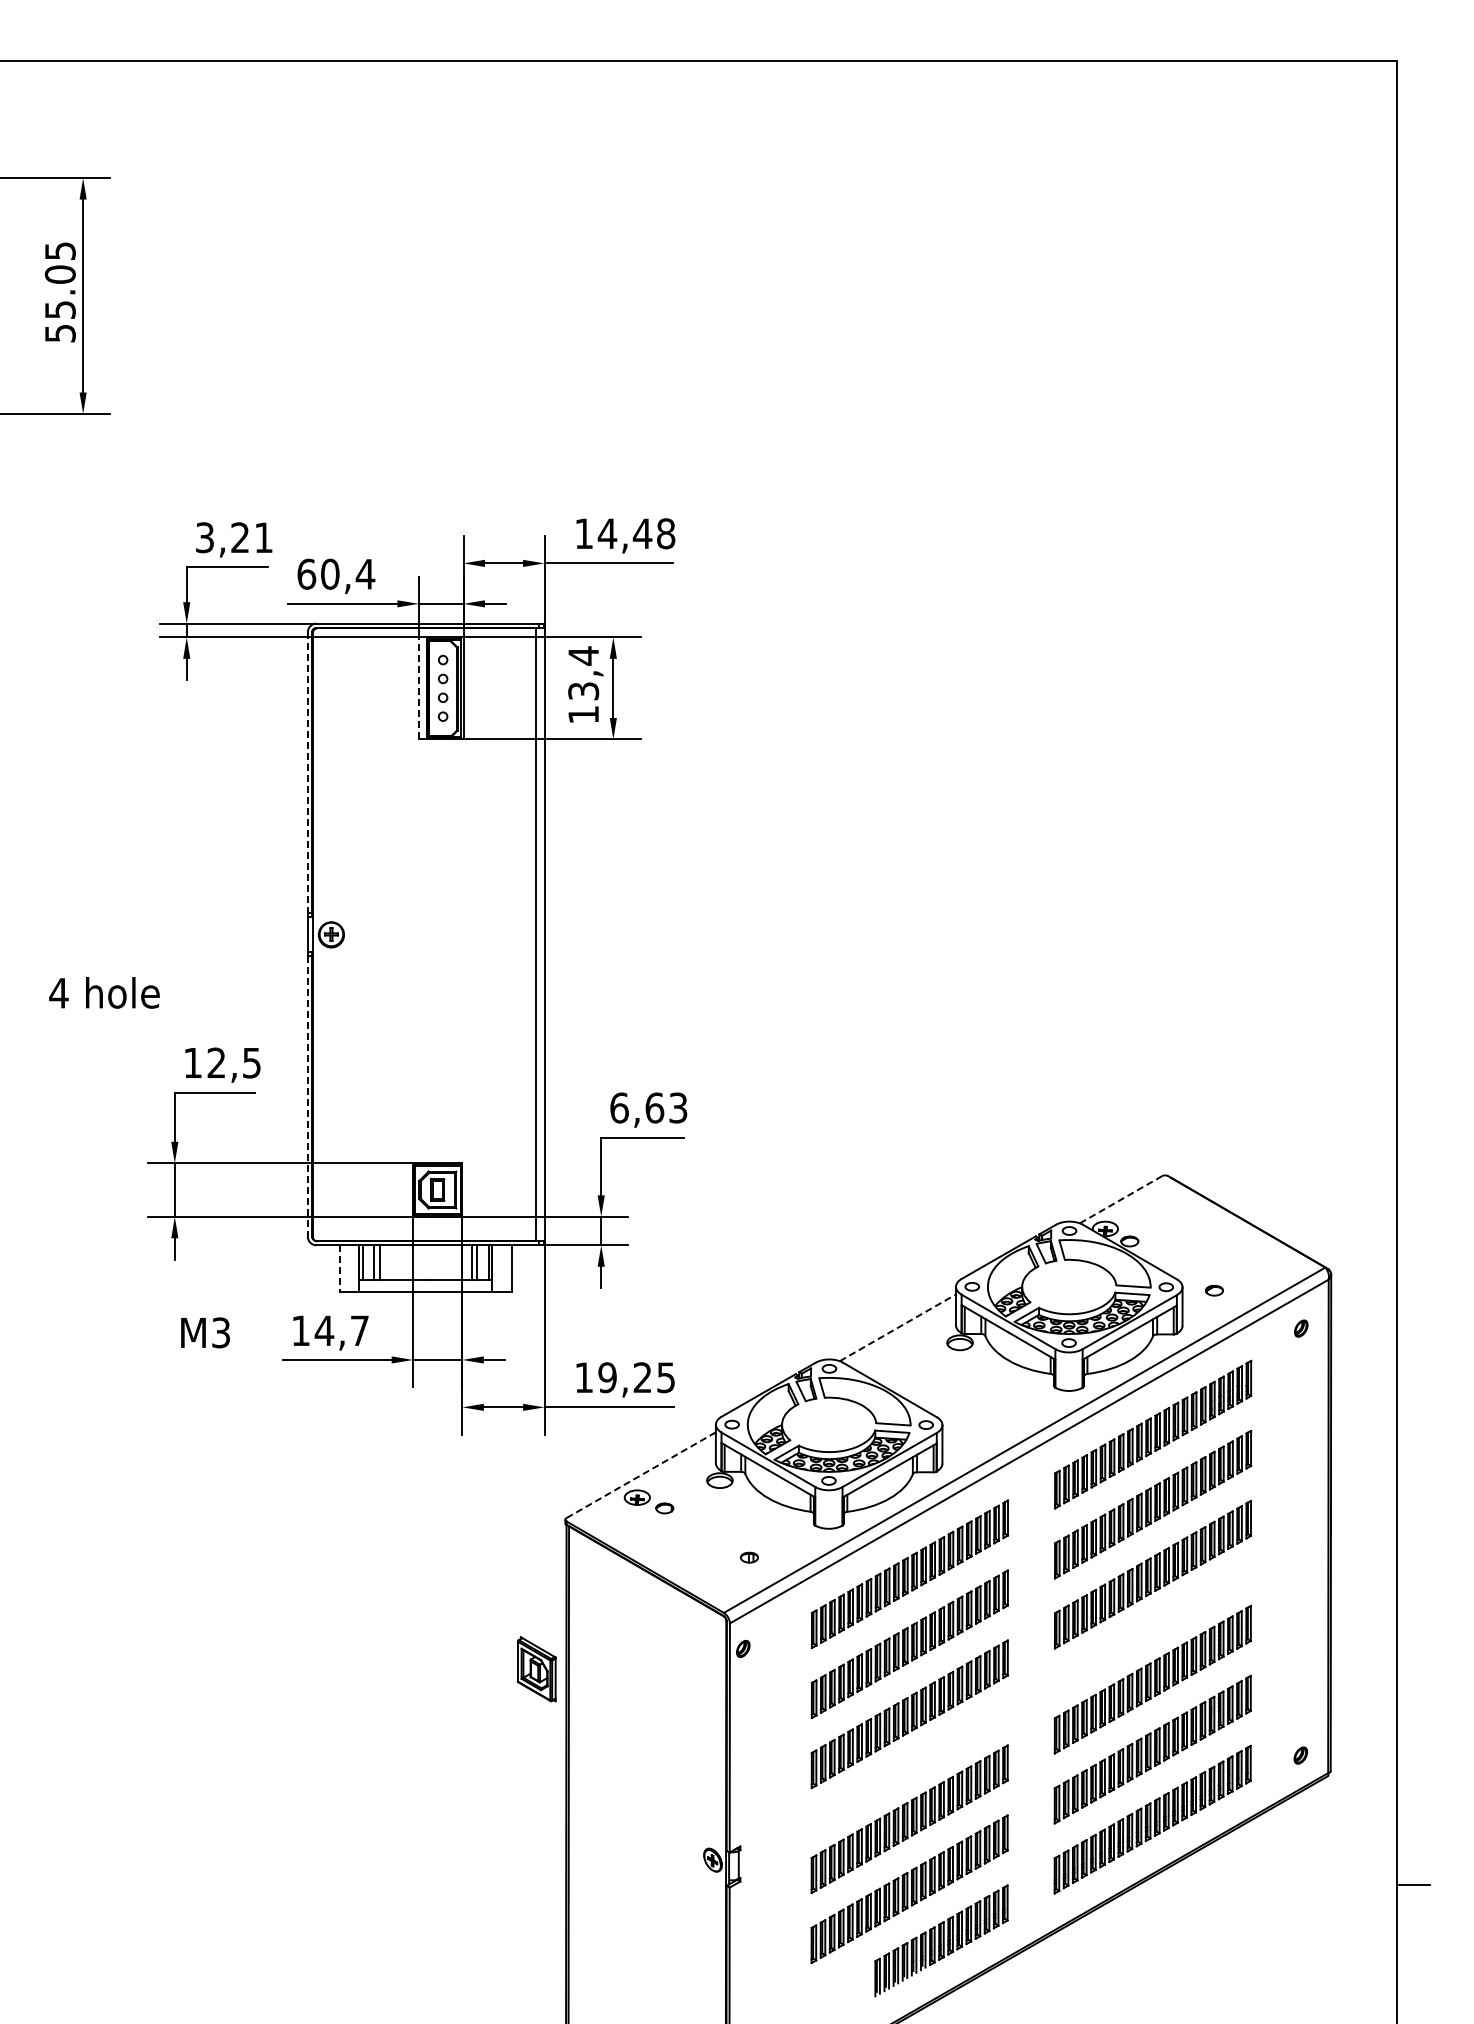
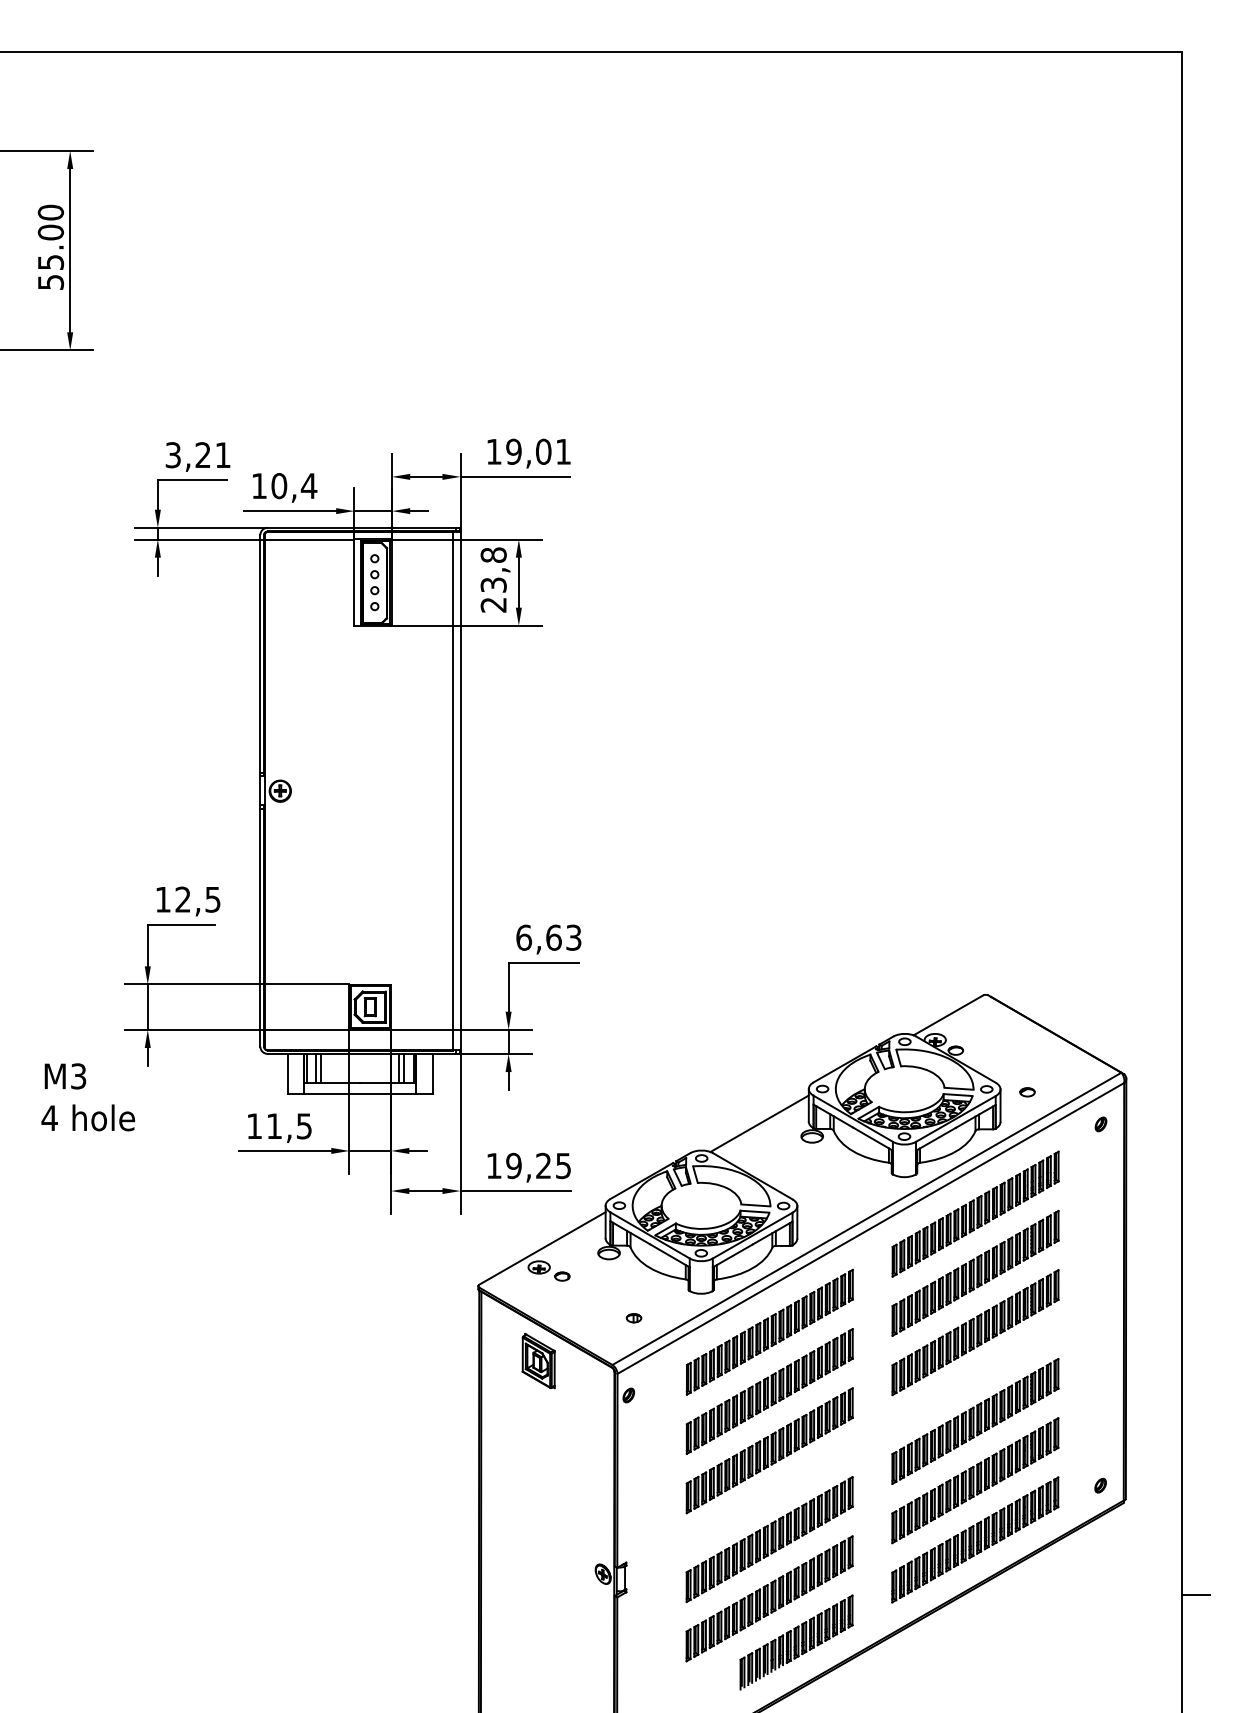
text: (59, 250) -> (50, 212), 55.05 -> 55.00
text: (636, 533) -> (538, 451), 14,48 -> 19,01
text: (306, 573) -> (259, 485), 60,4 -> 10,4
text: (583, 684) -> (493, 579), 13,4 -> 23,8
line: (418, 687) -> (353, 581), dashed -> solid
line: (307, 773) -> (260, 654), dashed -> solid
text: (104, 992) -> (88, 1117), moved
line: (307, 1096) -> (260, 928), dashed -> solid
line: (1121, 1199) -> (948, 1015), dashed -> solid
line: (340, 1268) -> (287, 1073), dashed -> solid
line: (898, 1327) -> (760, 1123), dashed -> solid
text: (341, 1330) -> (288, 1126), 14,7 -> 11,5
text: (205, 1332) -> (65, 1076), moved
line: (641, 1474) -> (542, 1247), dashed -> solid
part: (536, 1669) -> (538, 1361), moved

